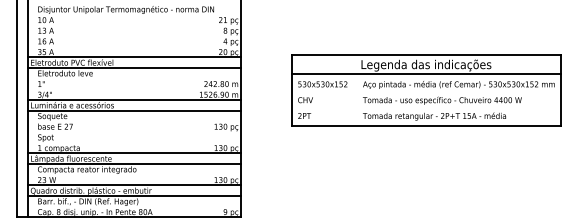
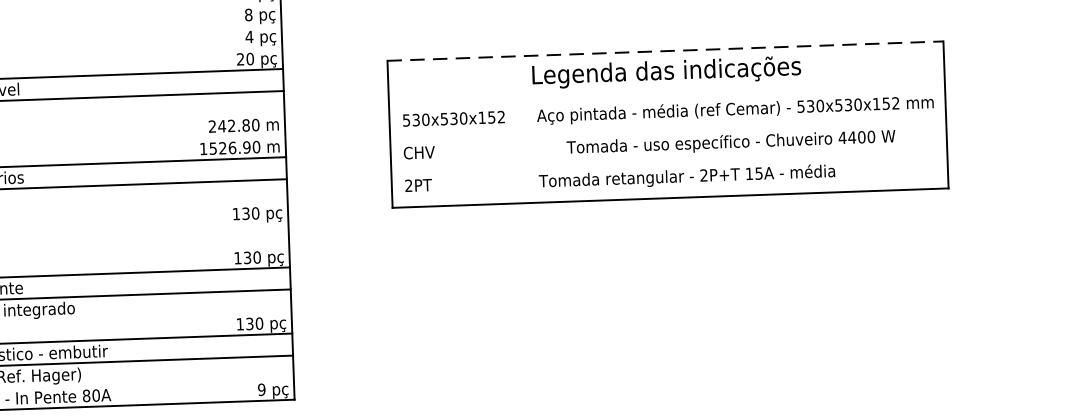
line: (426, 55) -> (666, 51), solid -> dashed
line: (425, 74) -> (665, 90), removed
text: (442, 100) -> (731, 142), moved

